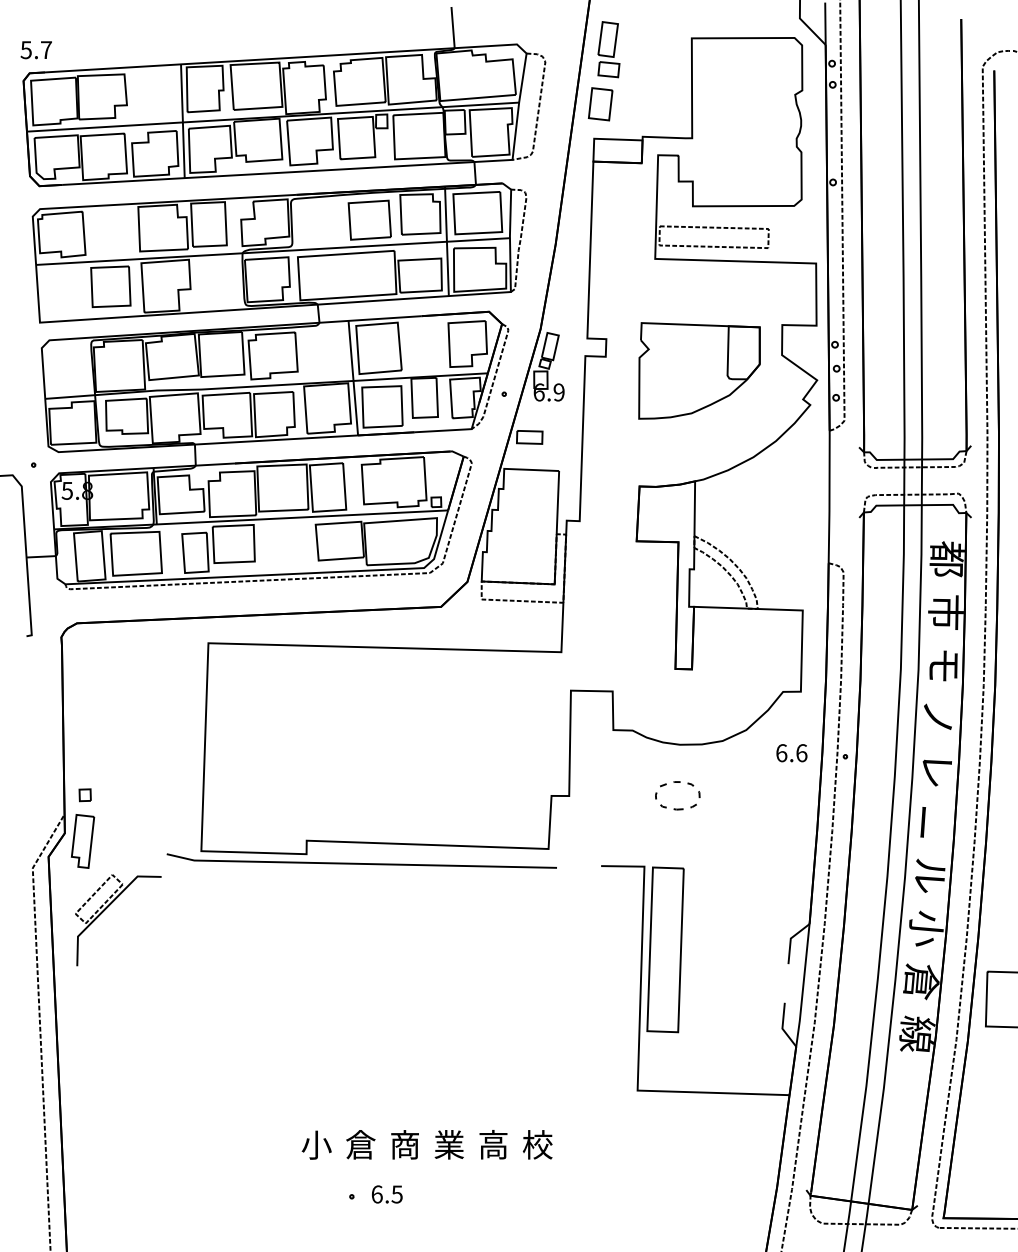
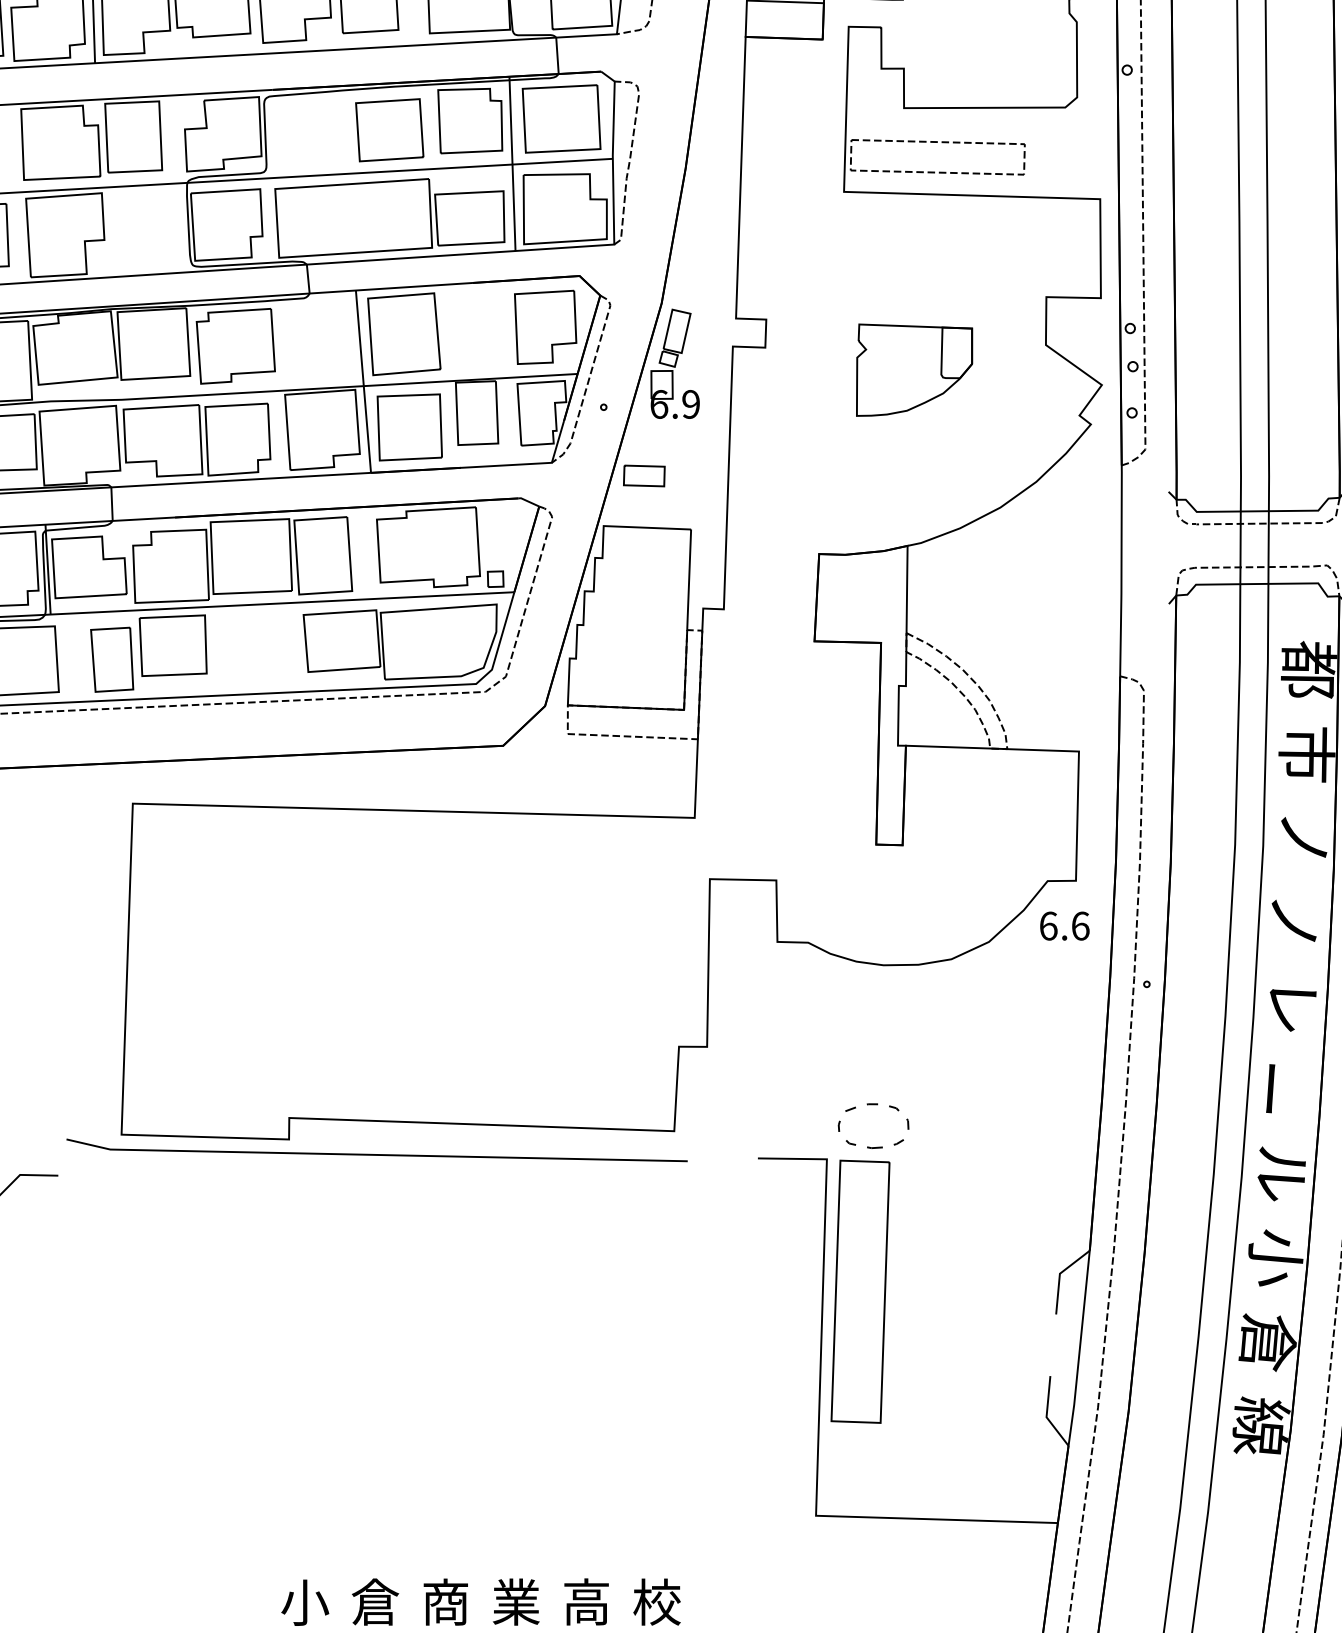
part: (699, 370) -> (914, 369), size x0.6
text: (943, 665) -> (1302, 839), モ -> ノ
text: (791, 753) -> (1064, 926), moved
part: (677, 782) -> (873, 1104), moved

